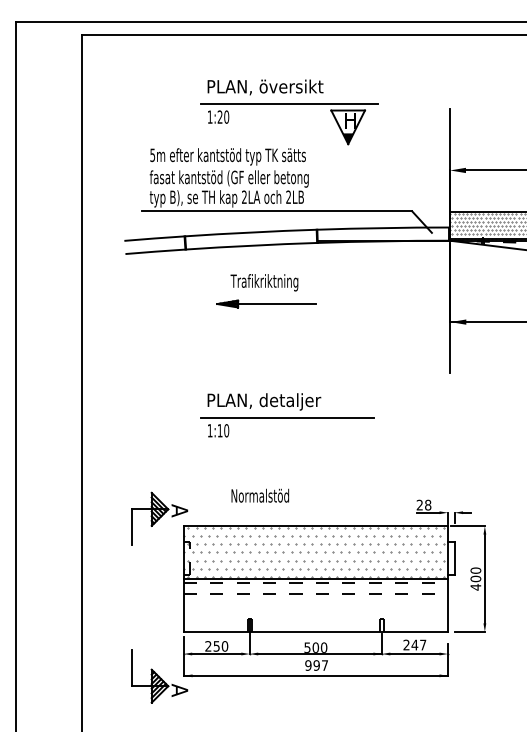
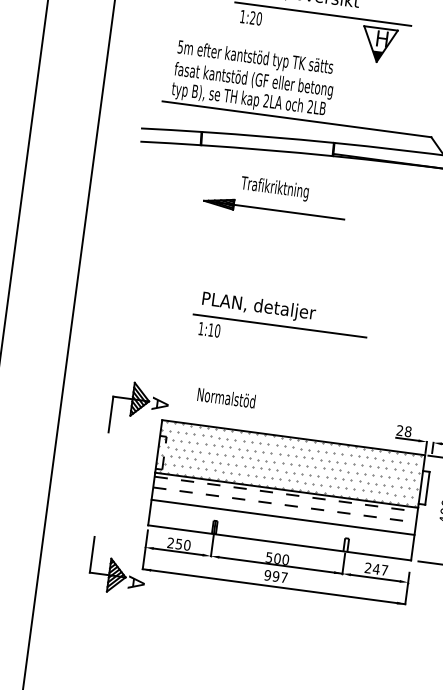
part: (266, 303) -> (274, 209), size x1.43
text: (259, 495) -> (225, 397), moved
line: (315, 606) -> (282, 517), added

